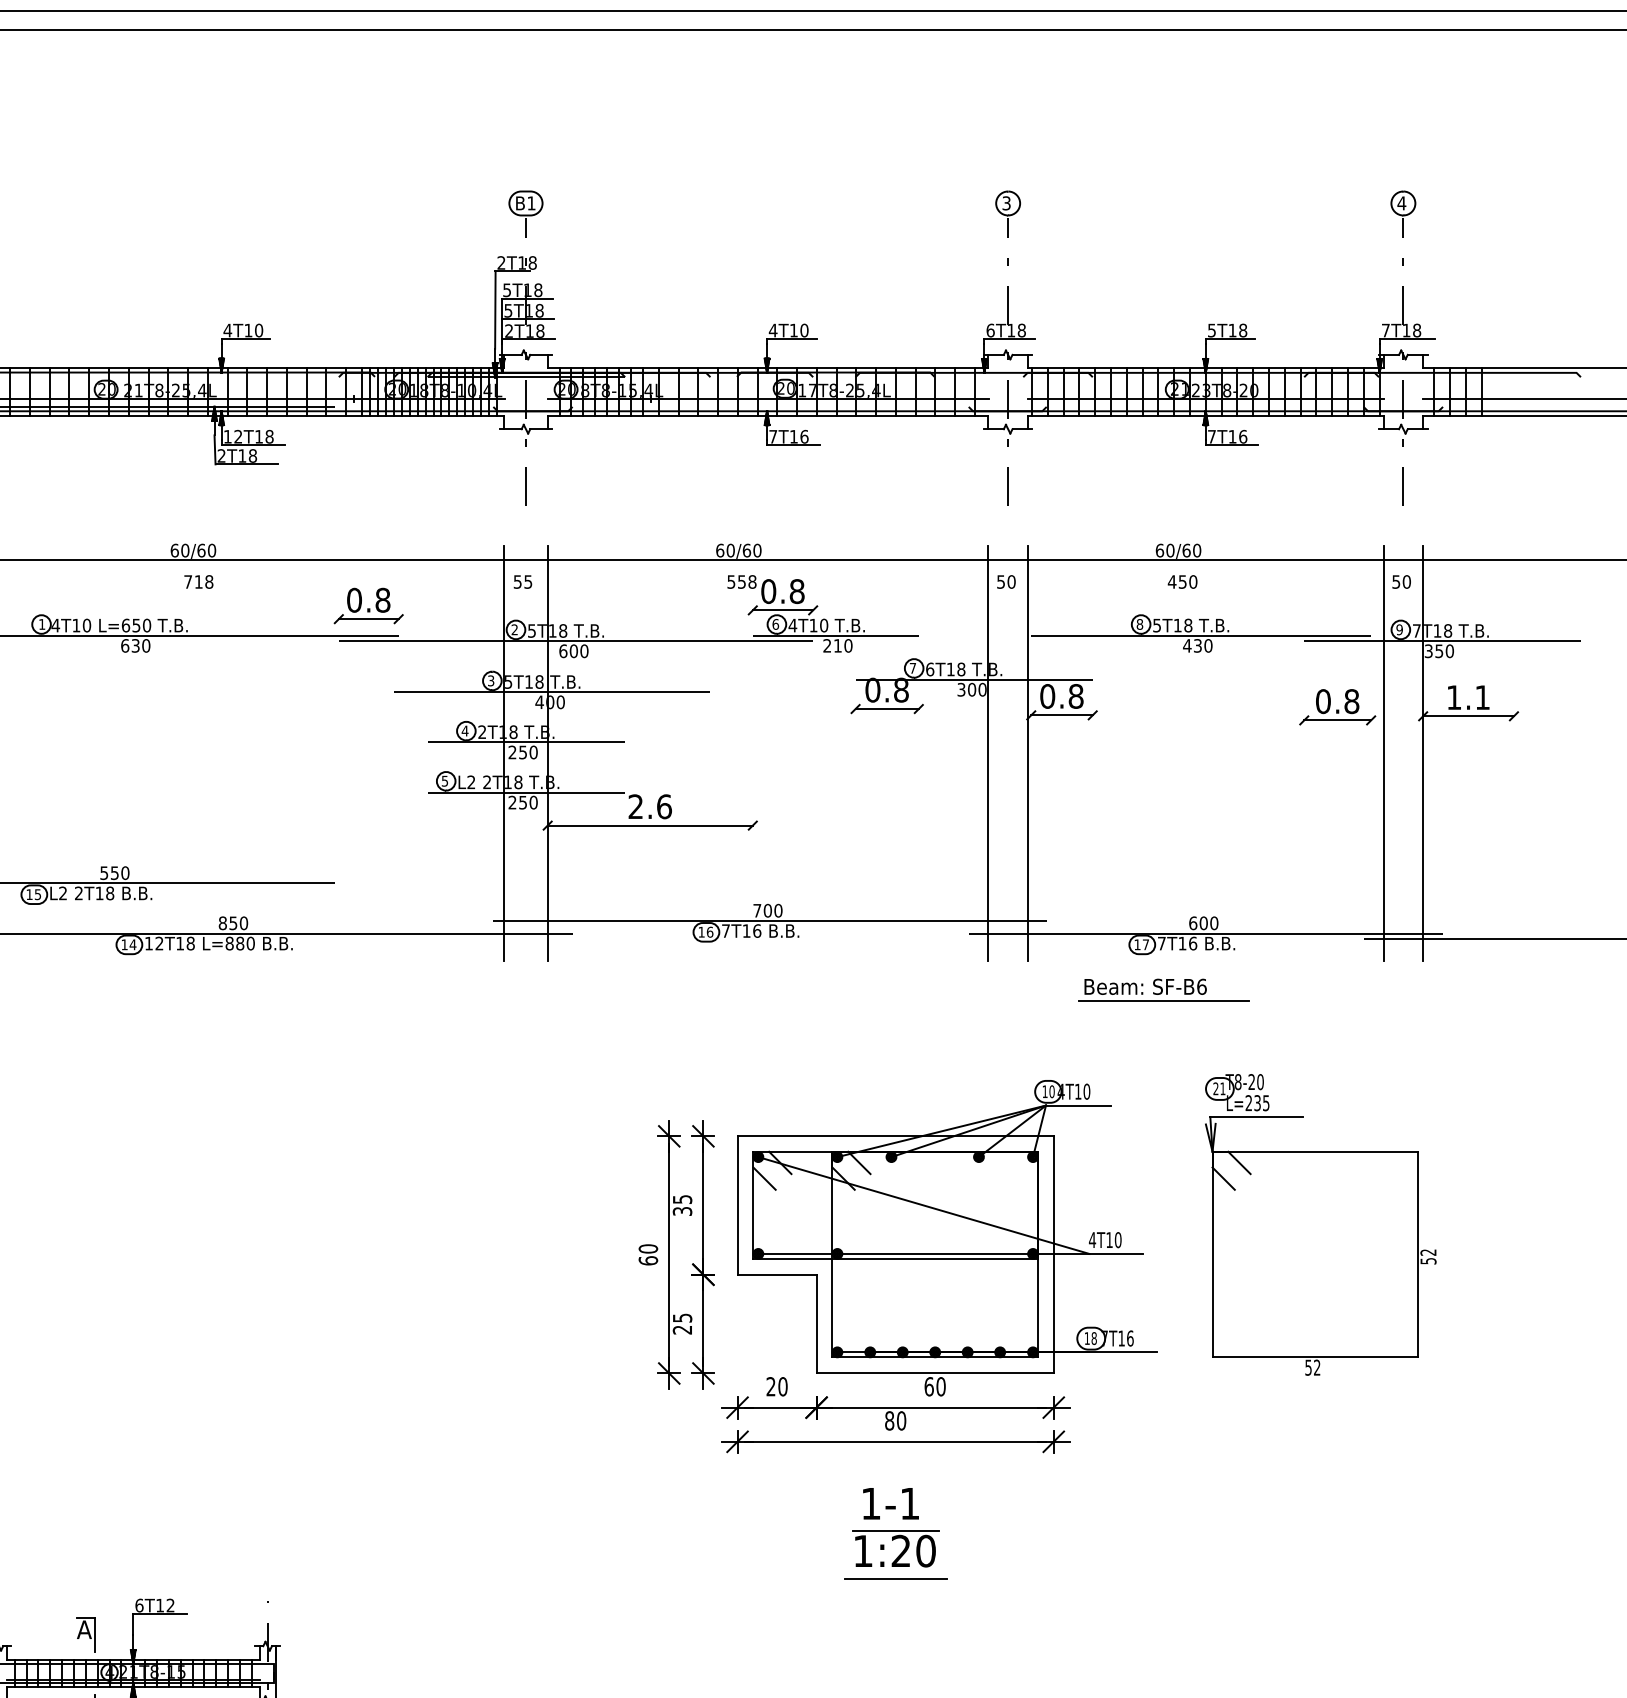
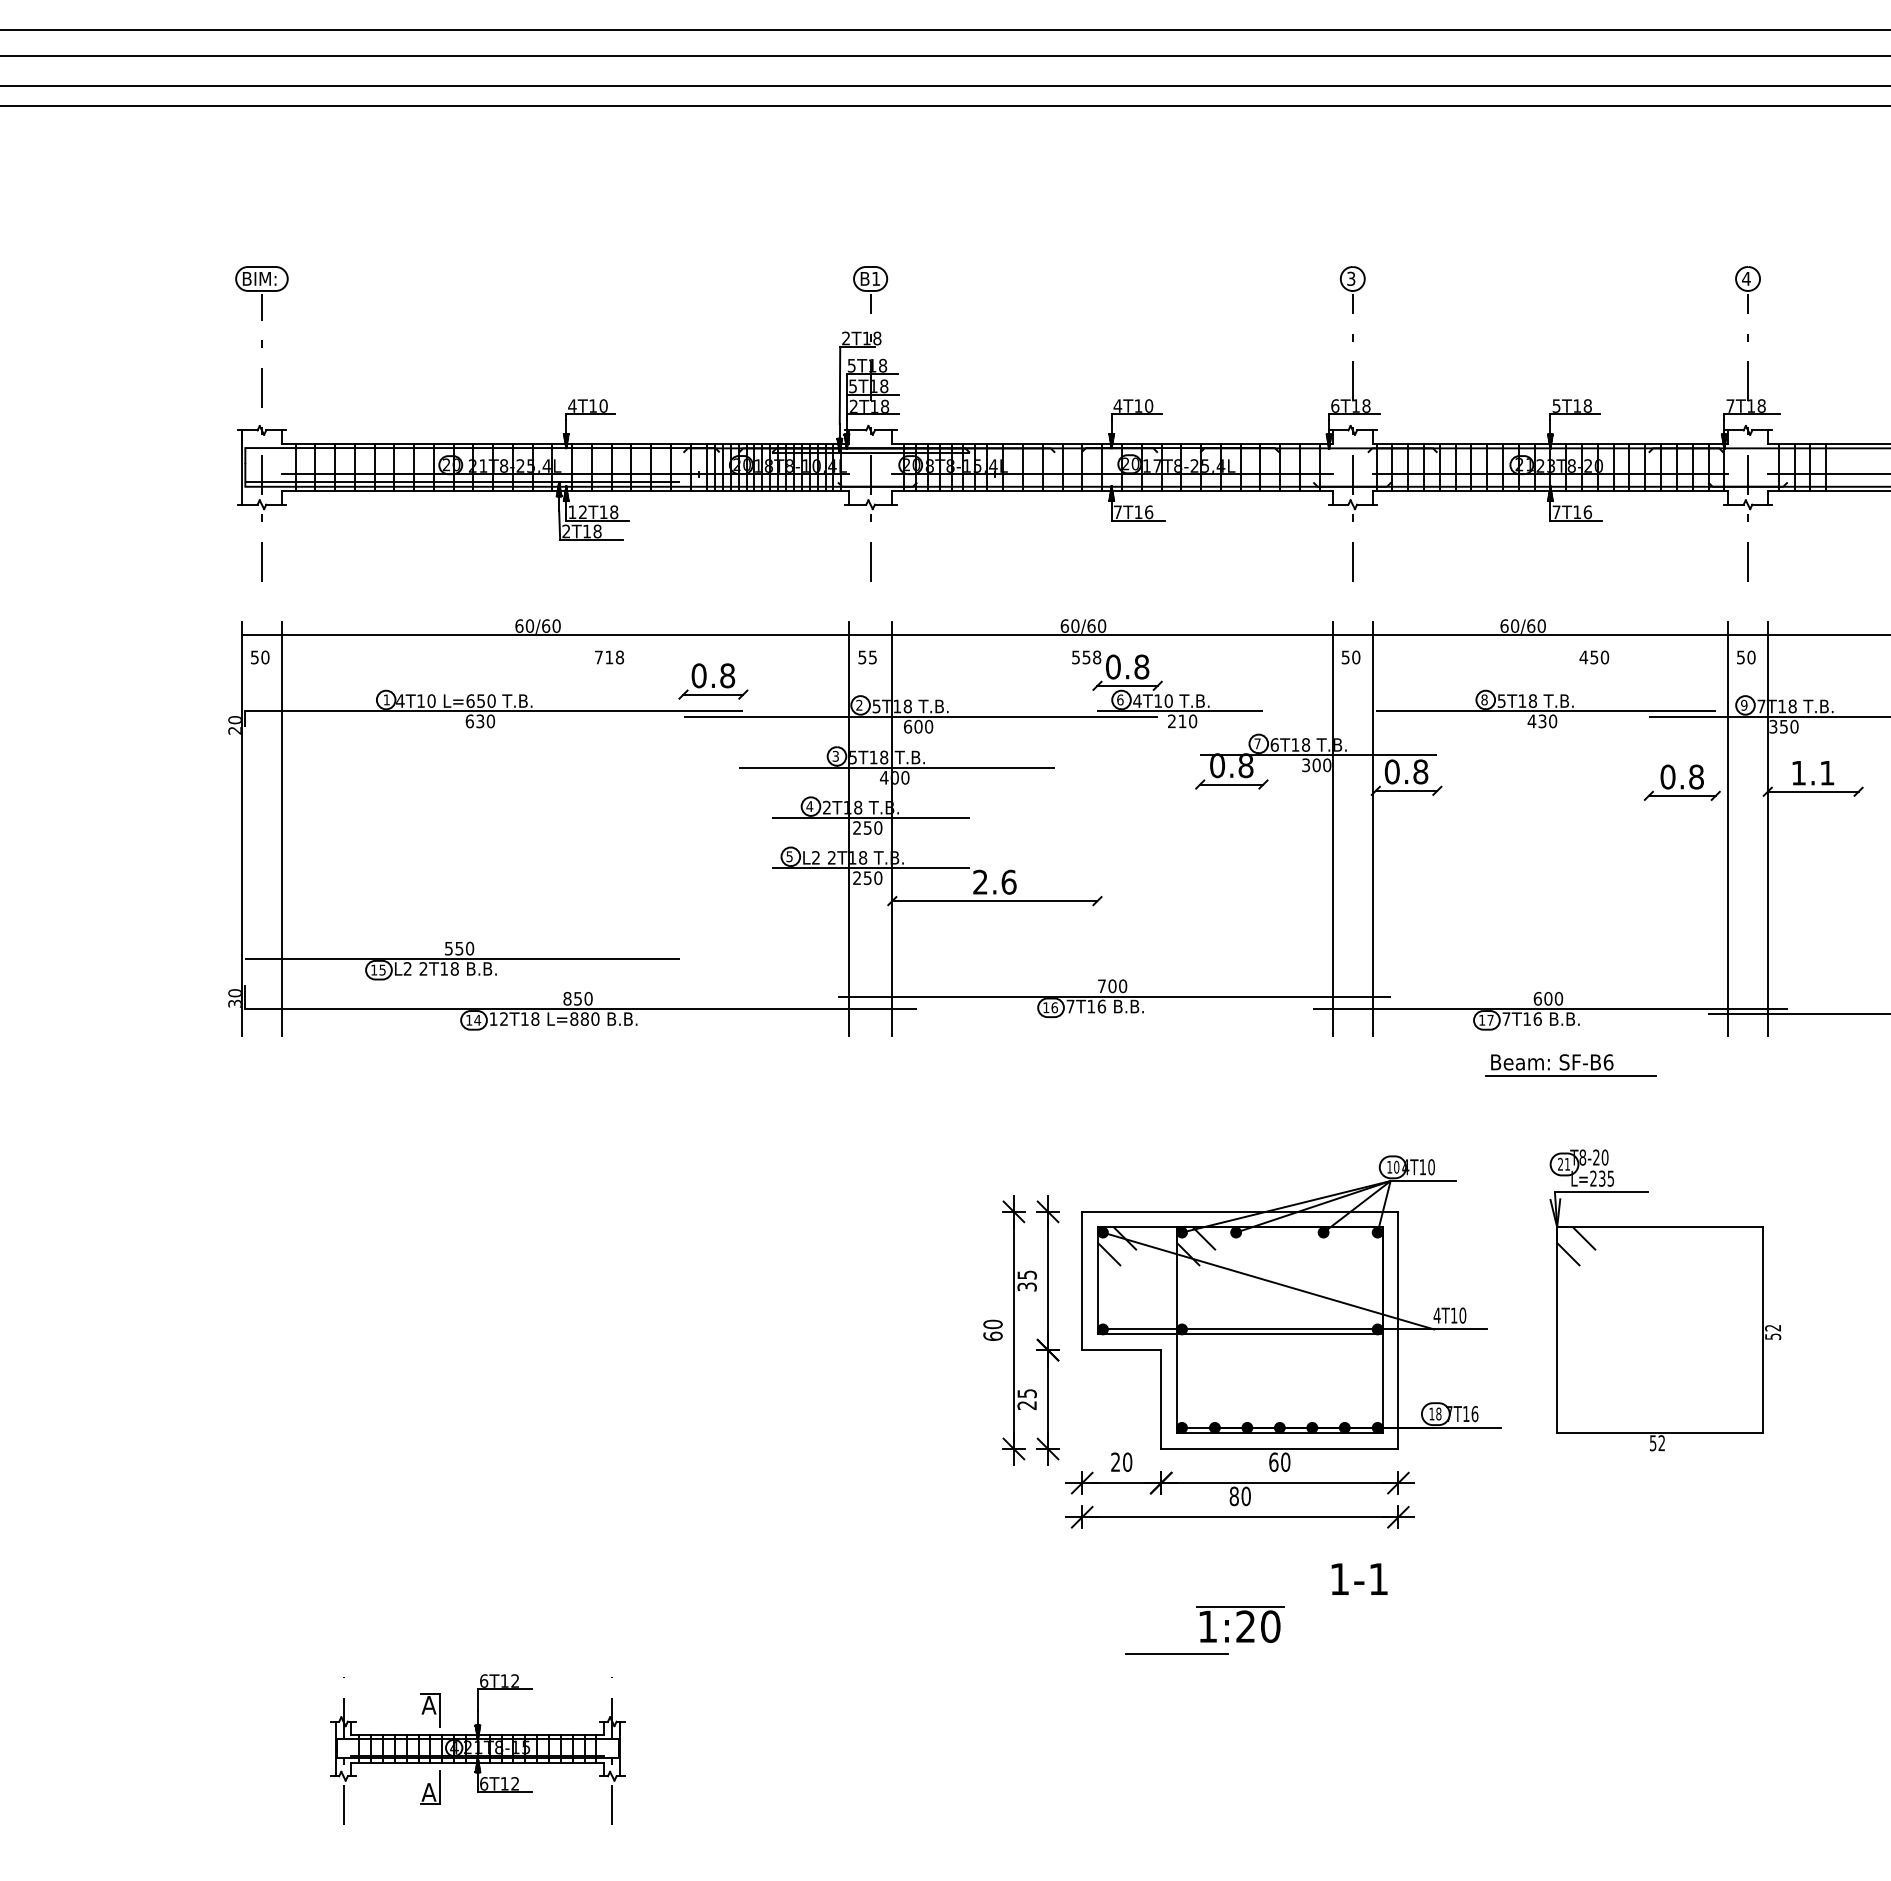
text: (198, 582) -> (609, 657), moved
text: (1182, 582) -> (1594, 657), moved
part: (1163, 990) -> (1570, 1065), moved
text: (890, 1503) -> (1359, 1578), moved
line: (894, 1578) -> (1176, 1653), moved

